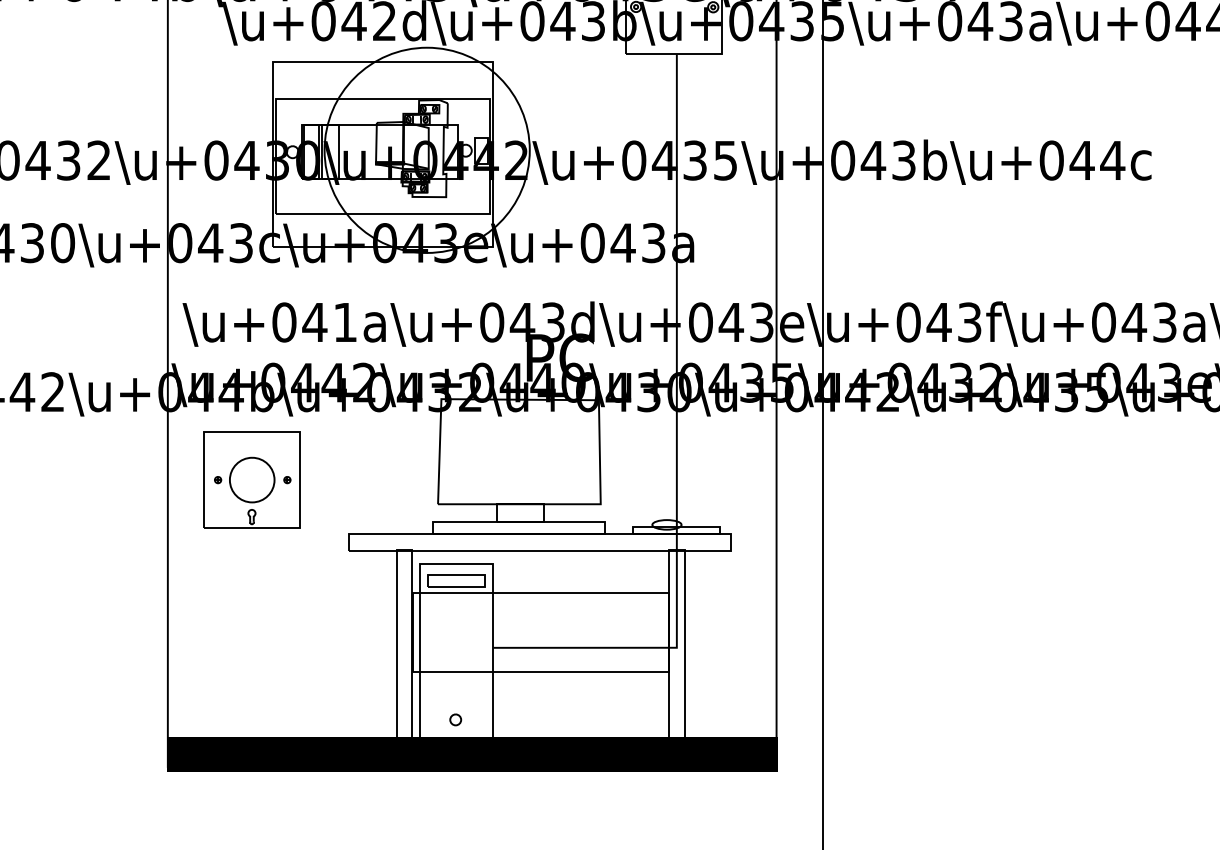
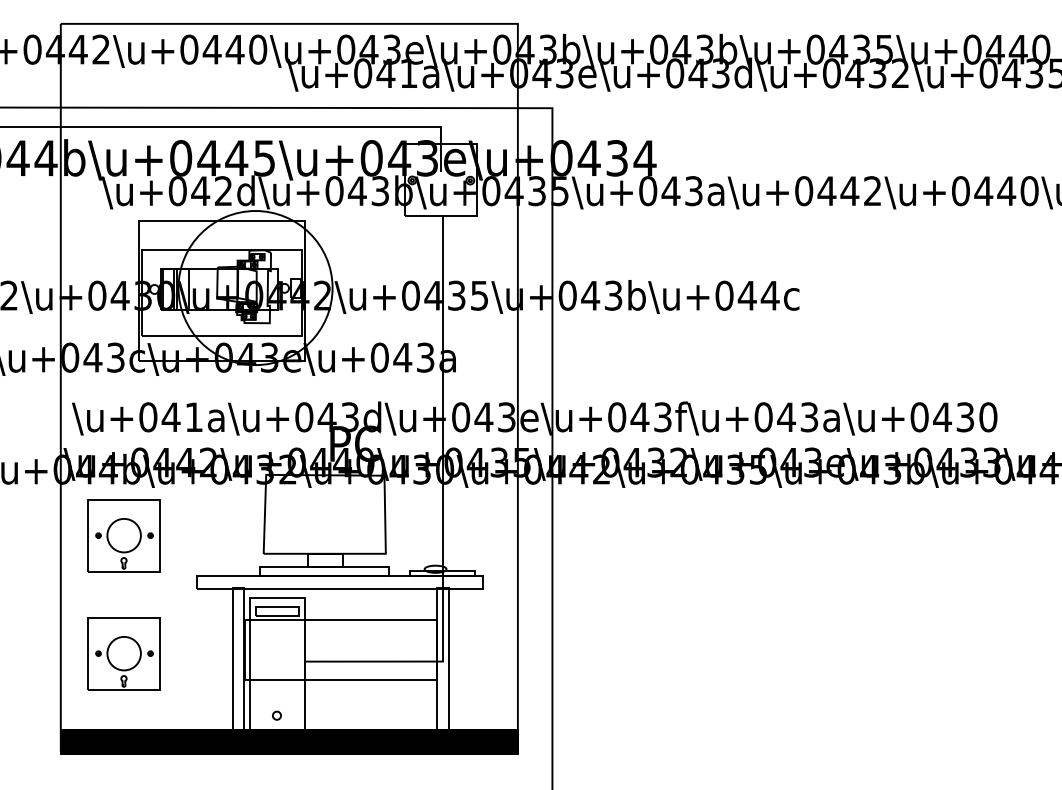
part: (251, 637) -> (123, 653), added

